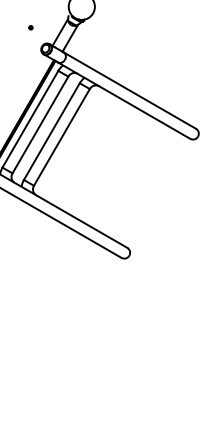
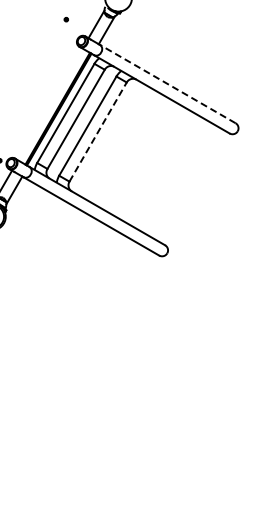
line: (129, 90) -> (167, 83), solid -> dashed
line: (62, 136) -> (98, 131), solid -> dashed

